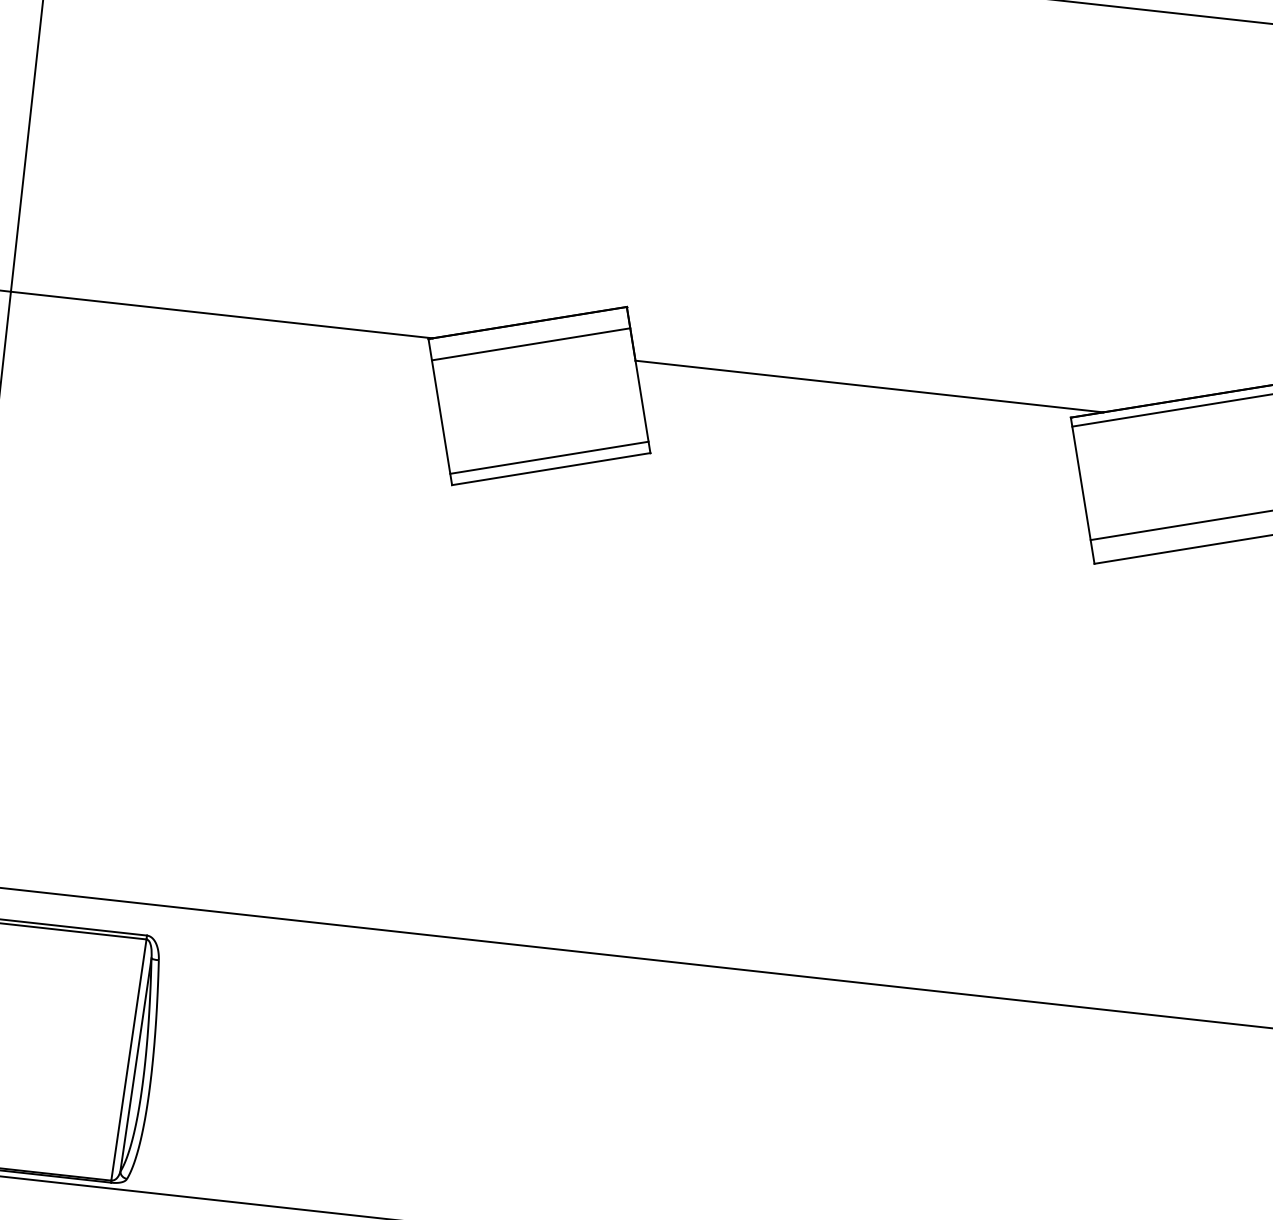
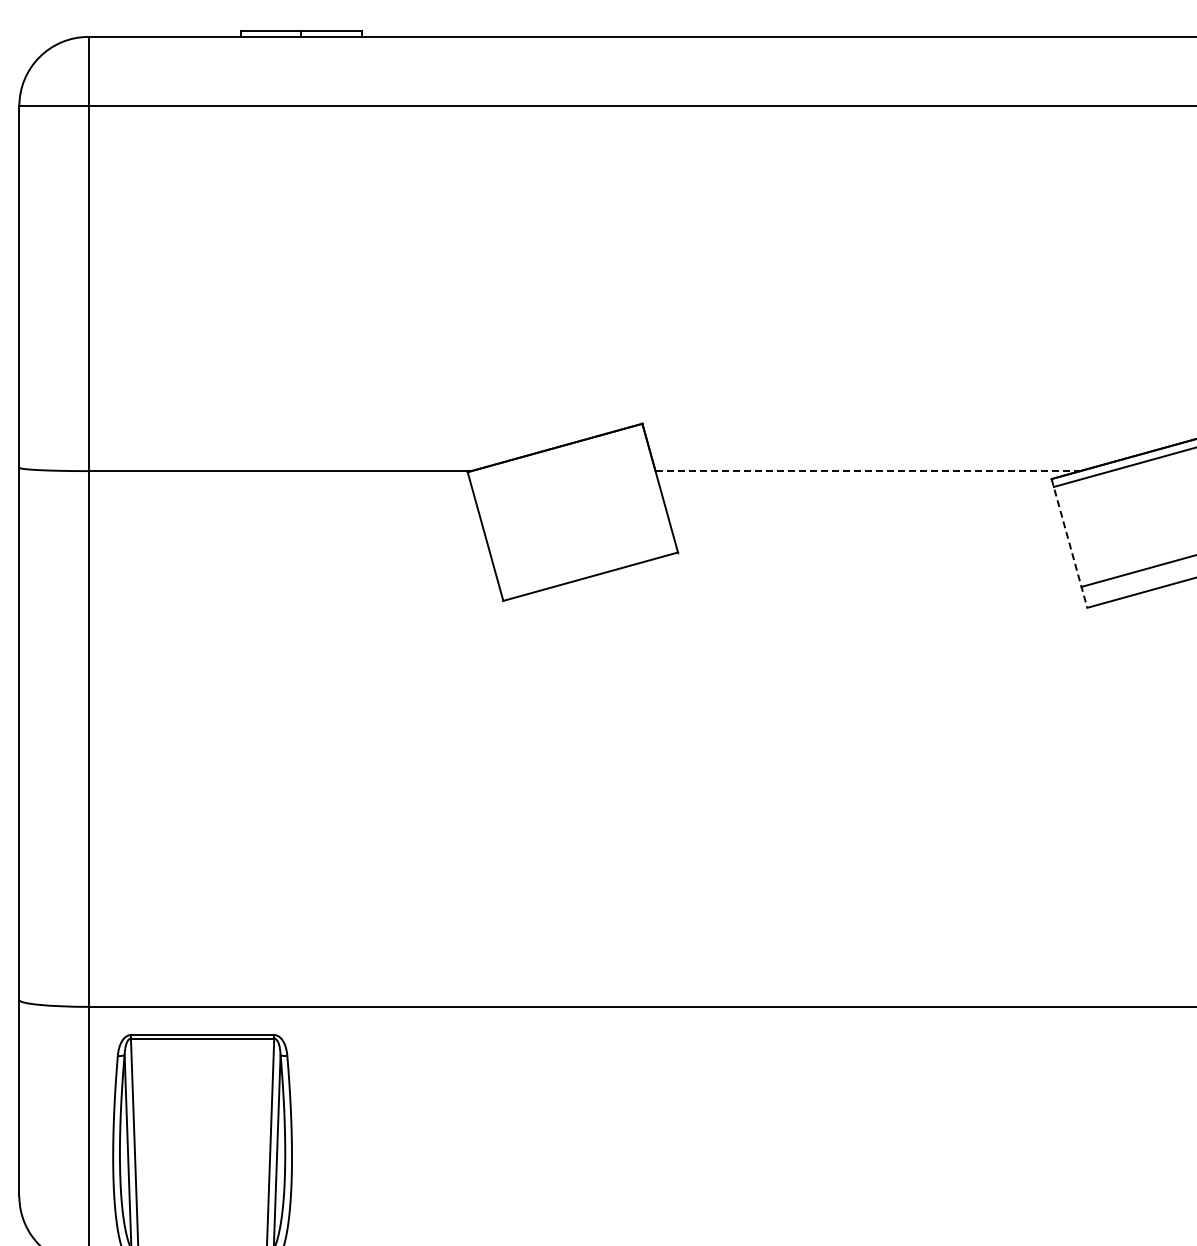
line: (530, 343) -> (559, 466), removed
line: (870, 387) -> (868, 471), solid -> dashed
line: (549, 457) -> (587, 566), removed
line: (1082, 490) -> (1069, 543), solid -> dashed

